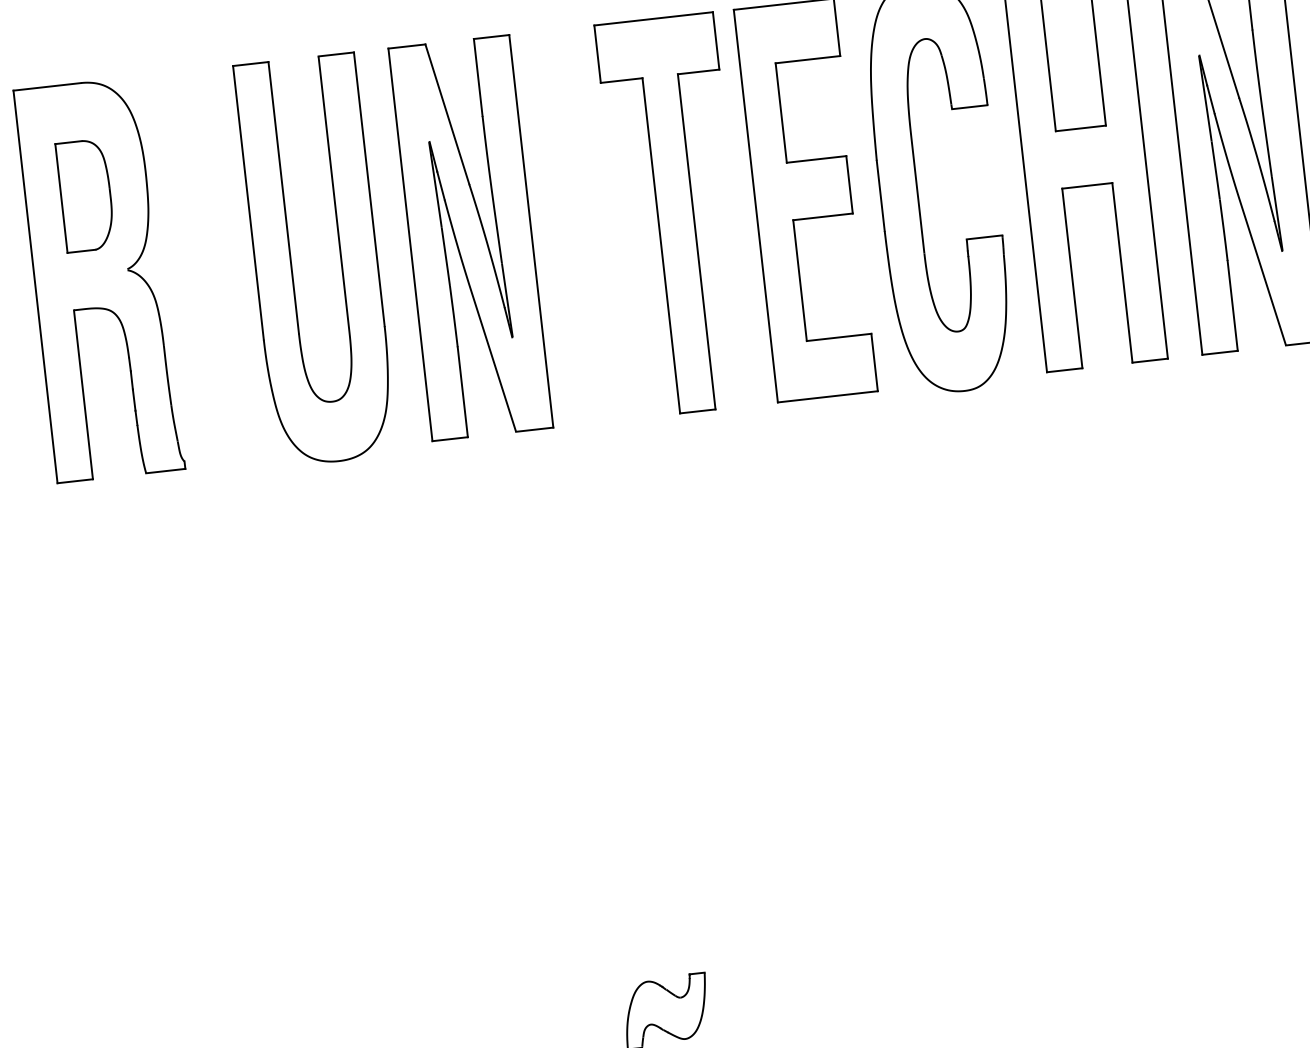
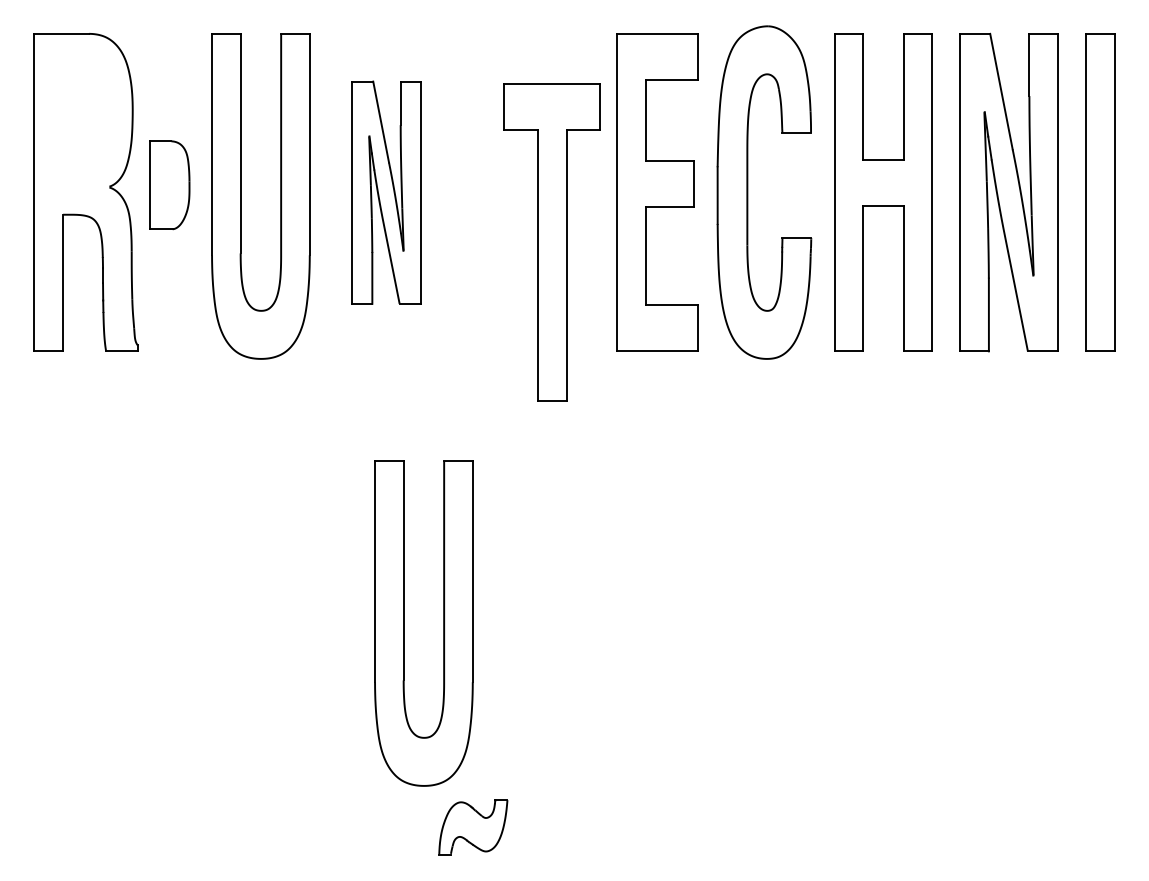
part: (85, 196) -> (169, 185), moved
part: (674, 215) -> (551, 242), moved
part: (470, 237) -> (386, 192), size x0.7
part: (552, 768) -> (404, 623), added

